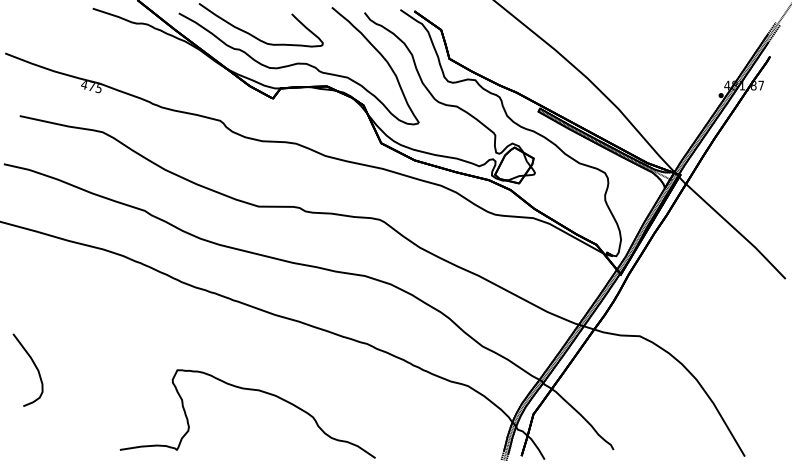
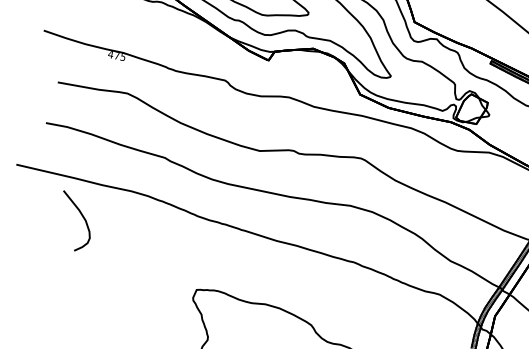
curve: (34, 366) -> (82, 217), moved

